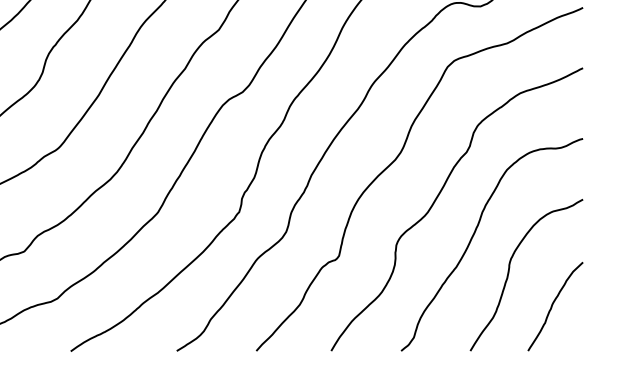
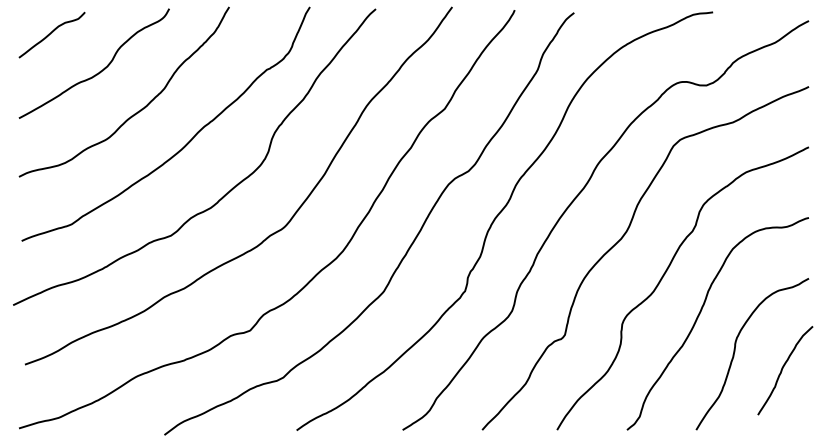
curve: (553, 304) -> (783, 368), moved

